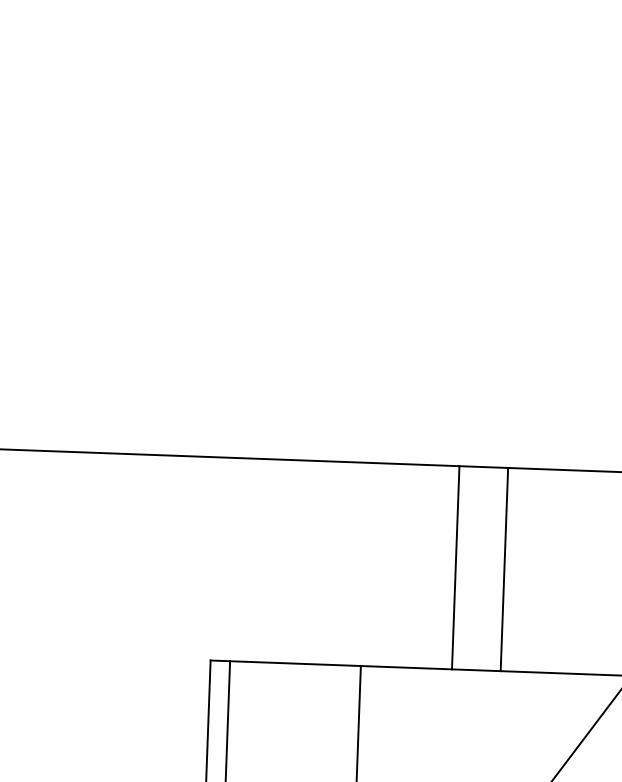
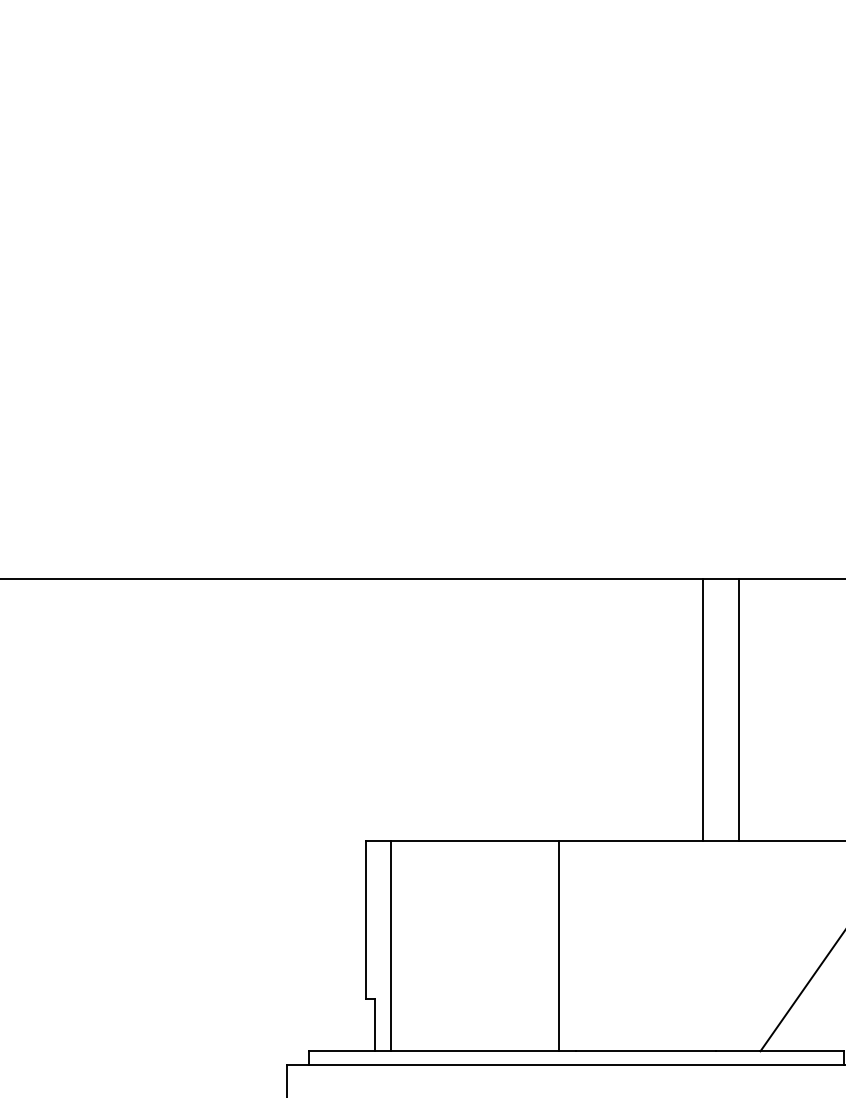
line: (455, 567) -> (702, 709), moved

